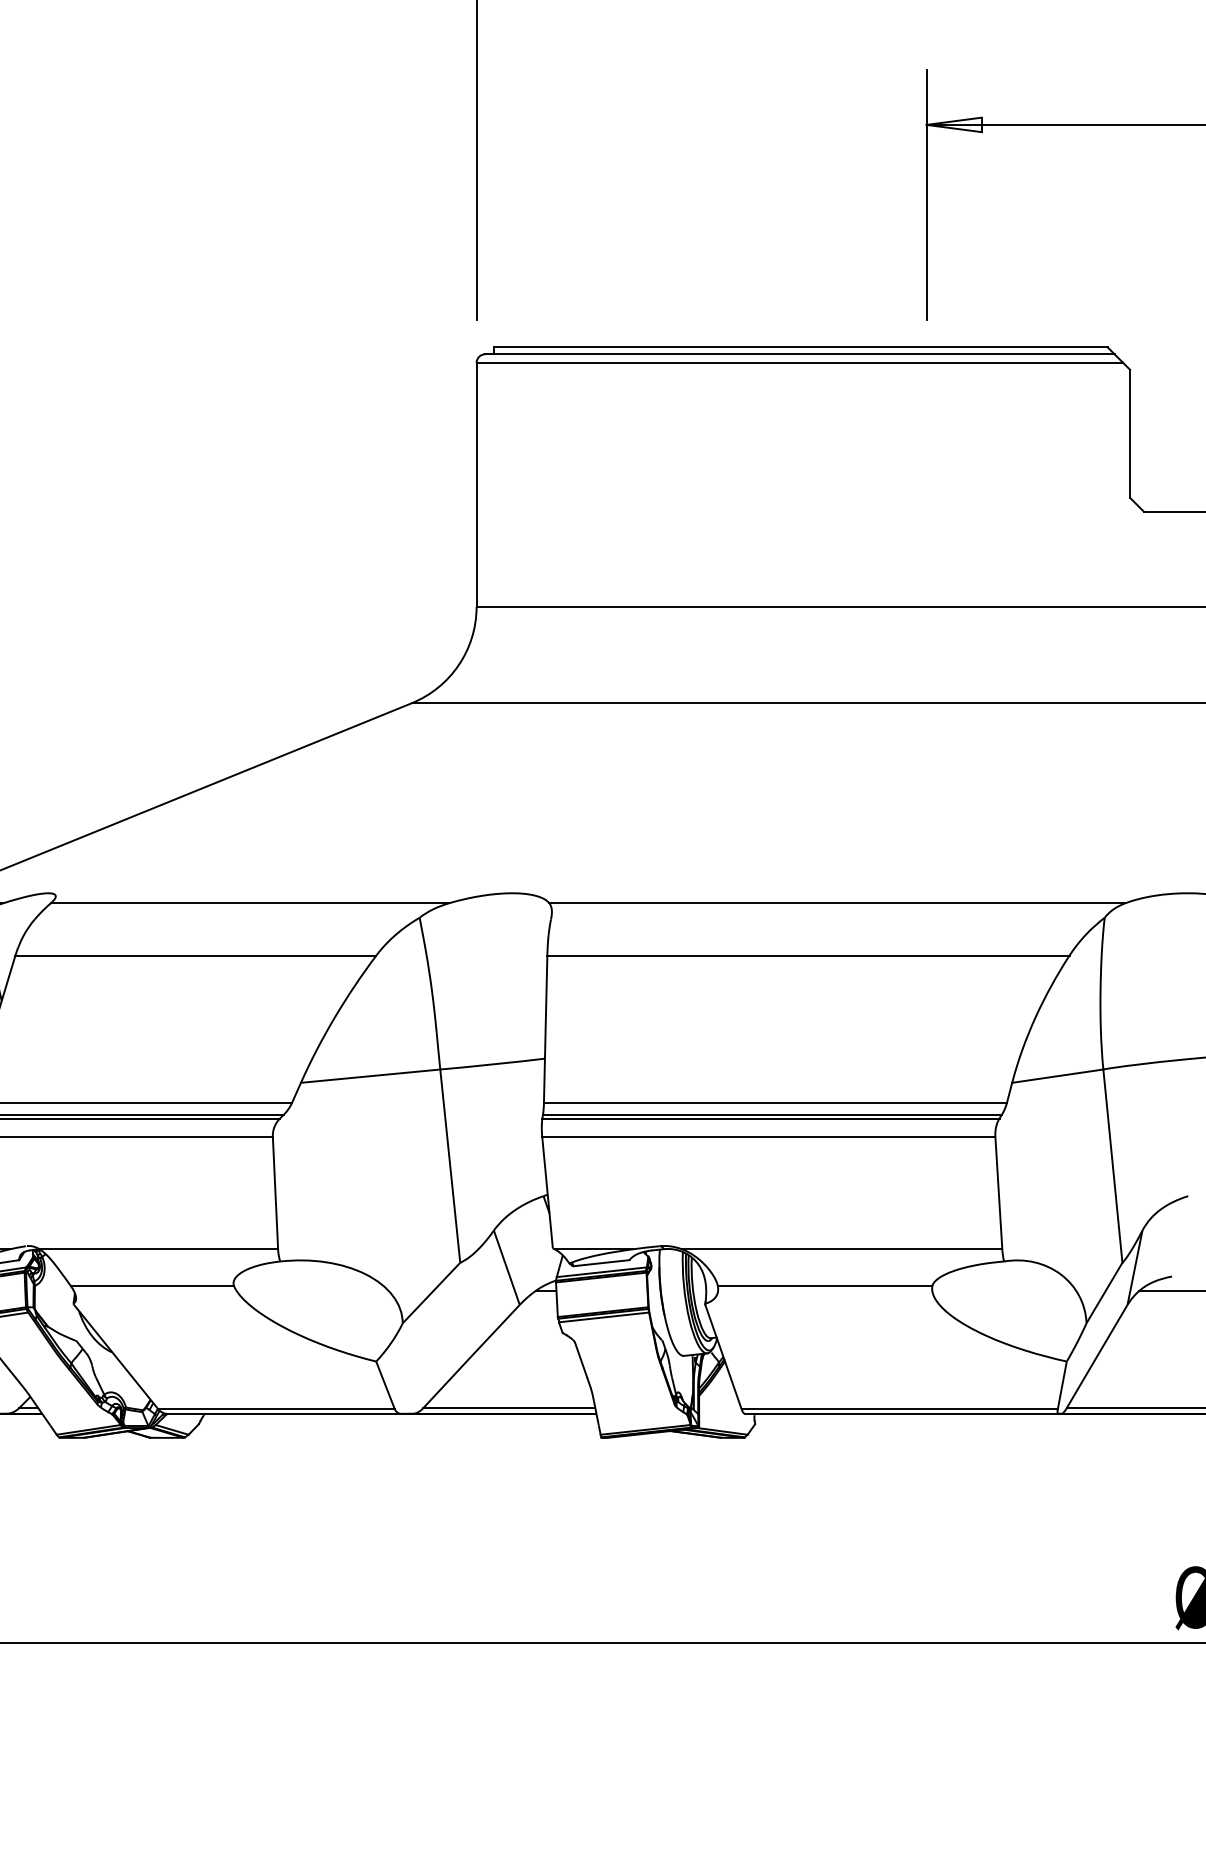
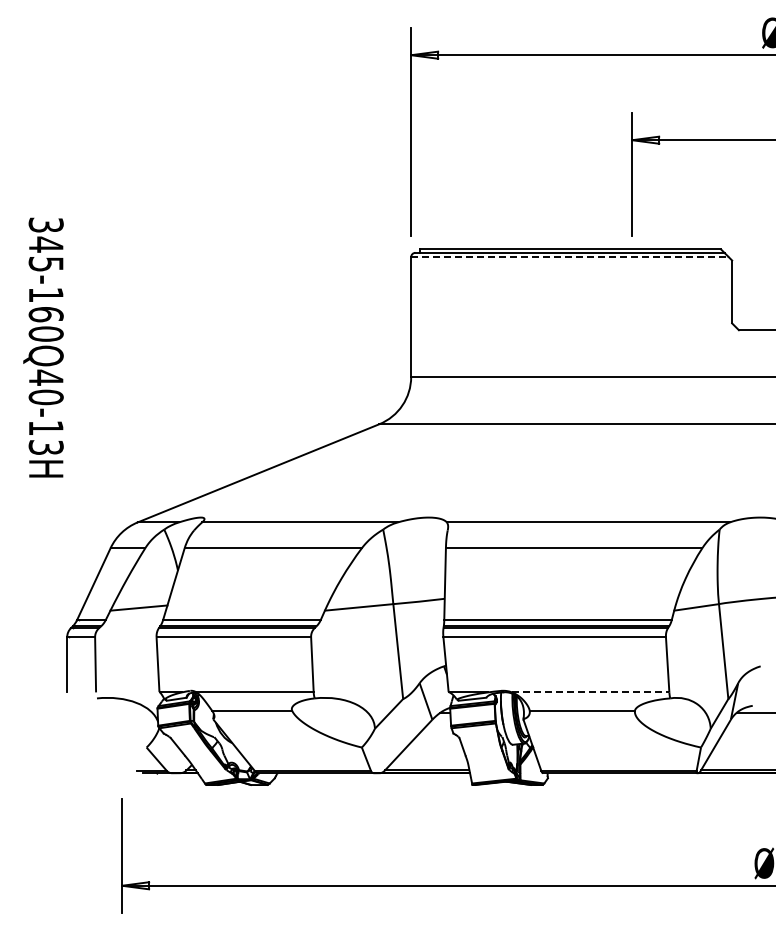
line: (798, 363) -> (569, 257), solid -> dashed
line: (841, 1249) -> (590, 692), solid -> dashed

